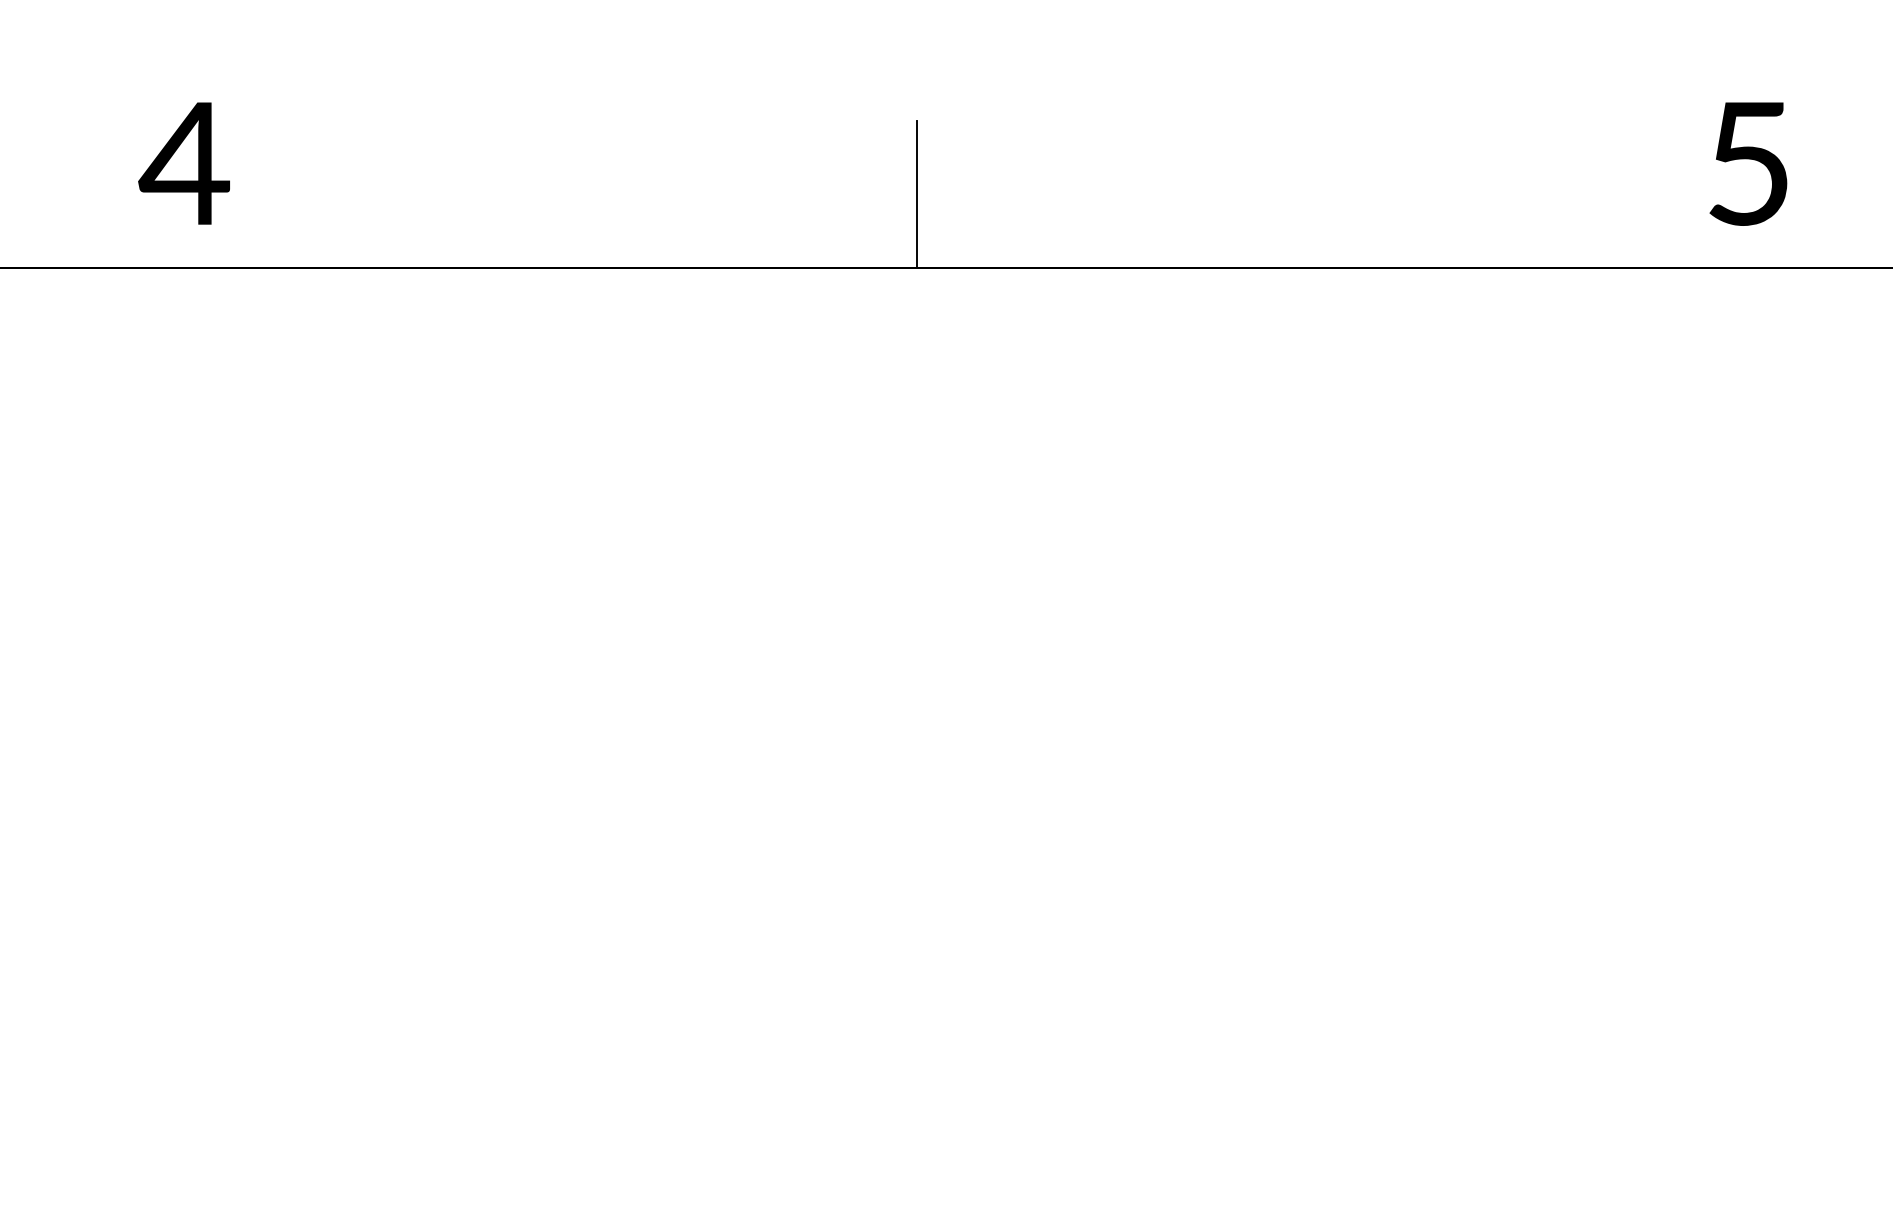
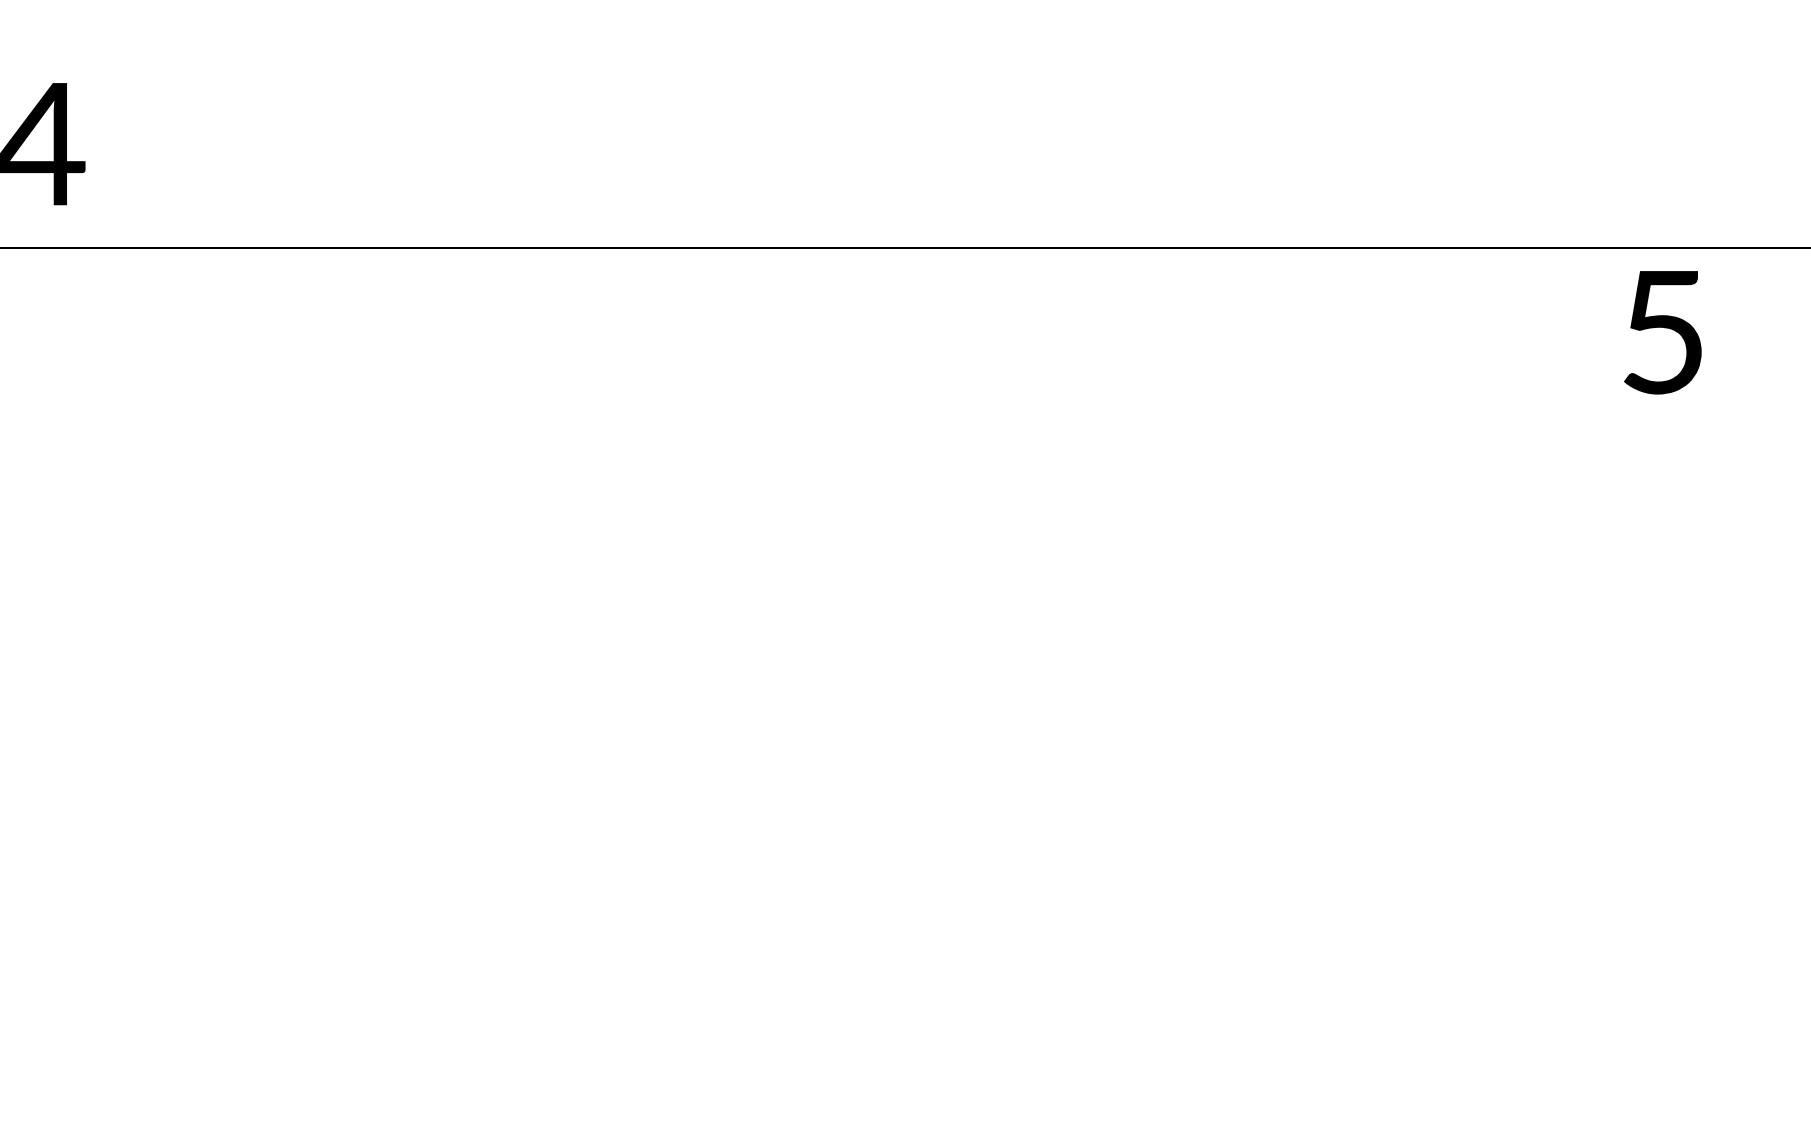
text: (1748, 163) -> (1662, 332), moved
line: (916, 194) -> (771, 175), removed

